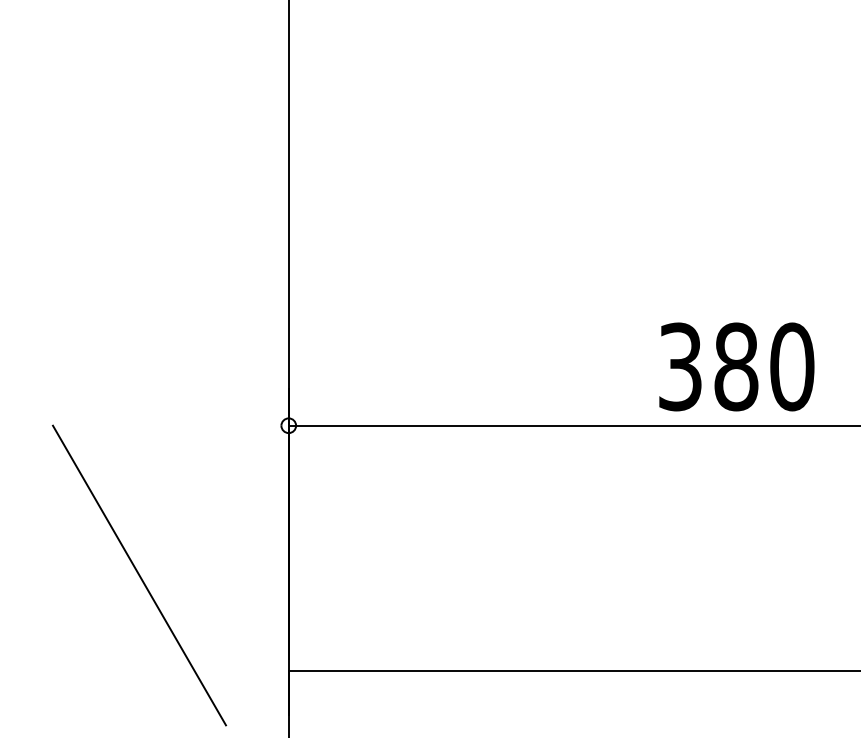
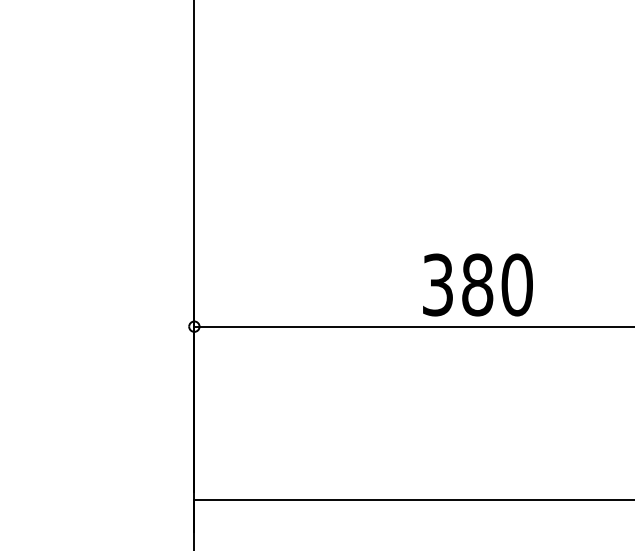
text: (736, 366) -> (477, 284), moved
line: (139, 575) -> (88, 432), removed

